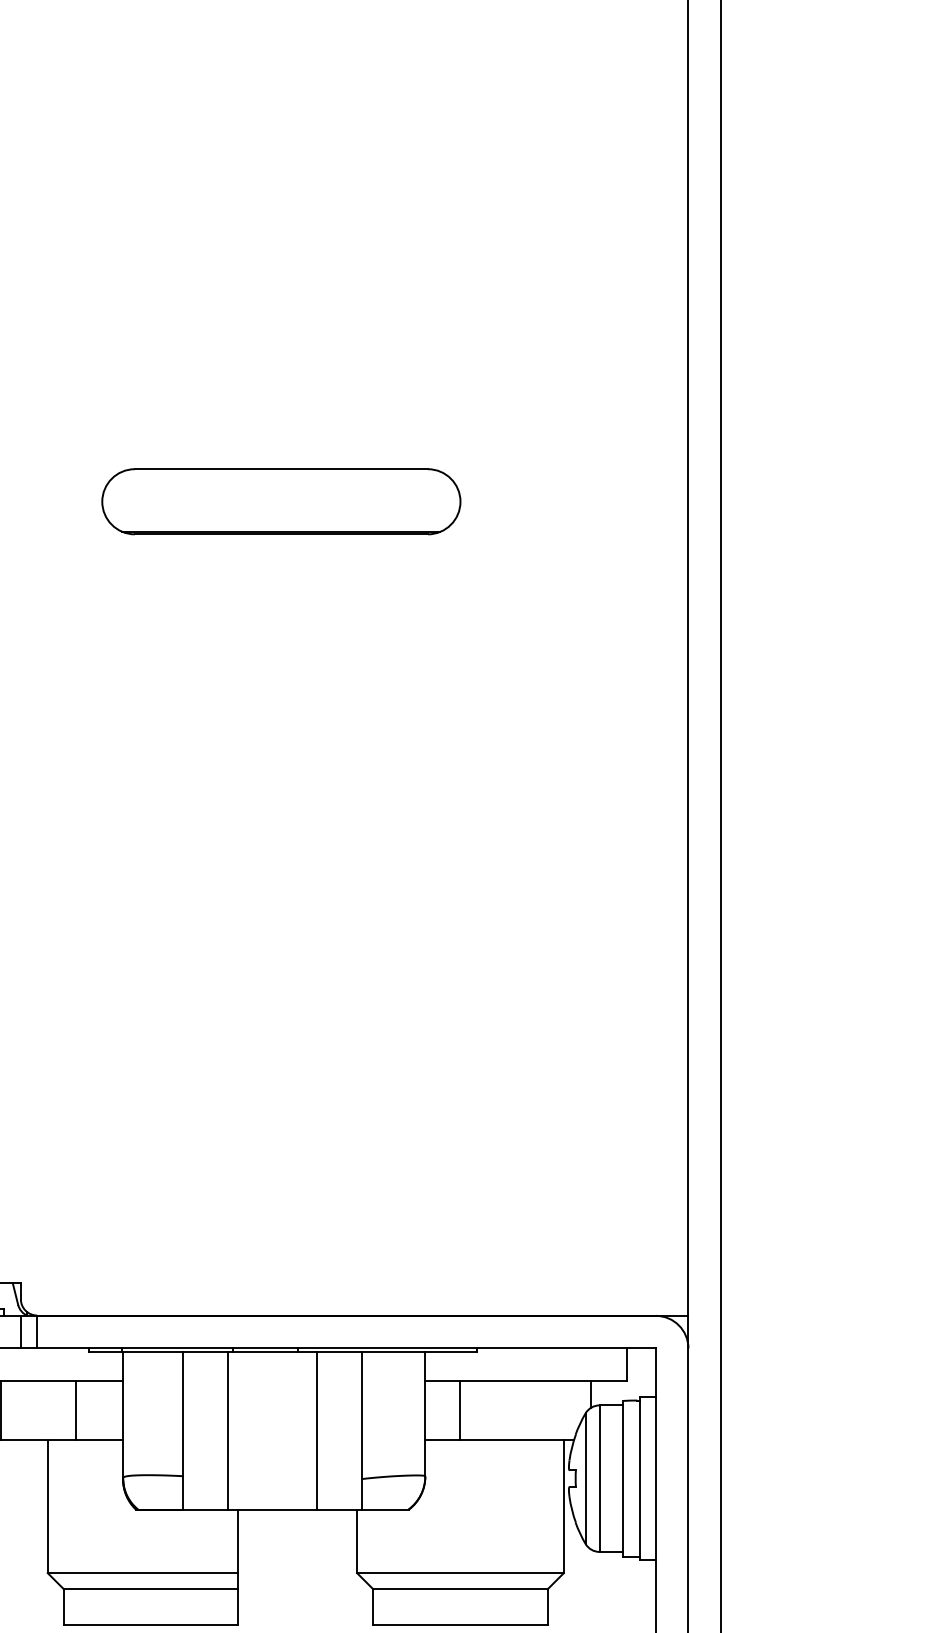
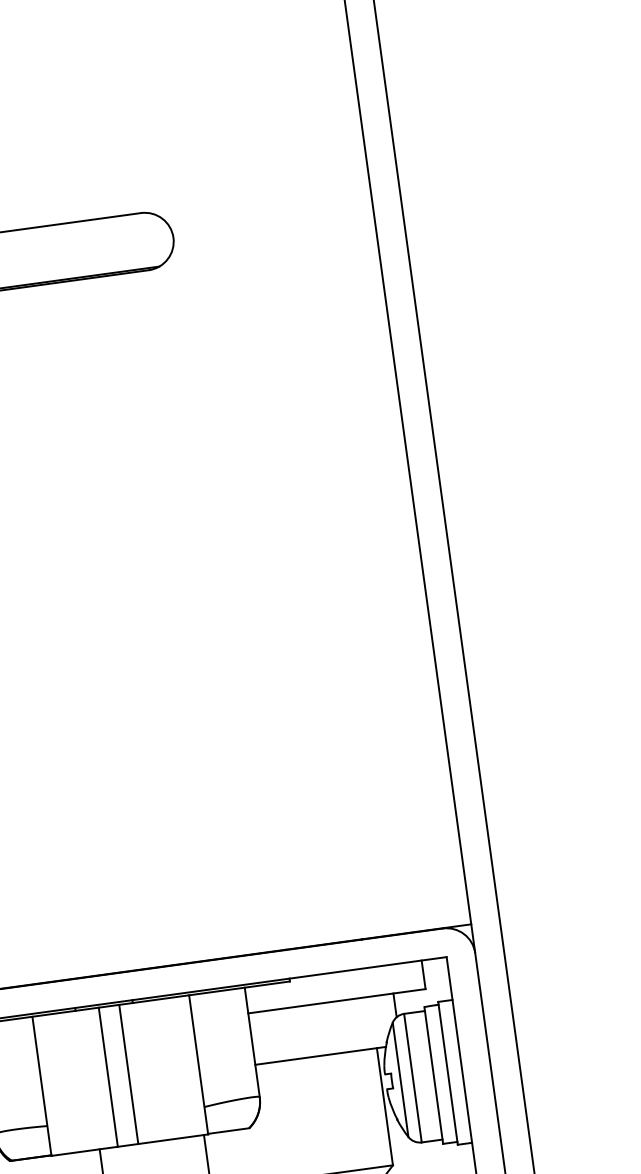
line: (460, 1409) -> (282, 1034), removed
line: (227, 1430) -> (107, 1076), moved
line: (317, 1430) -> (128, 1074), moved

